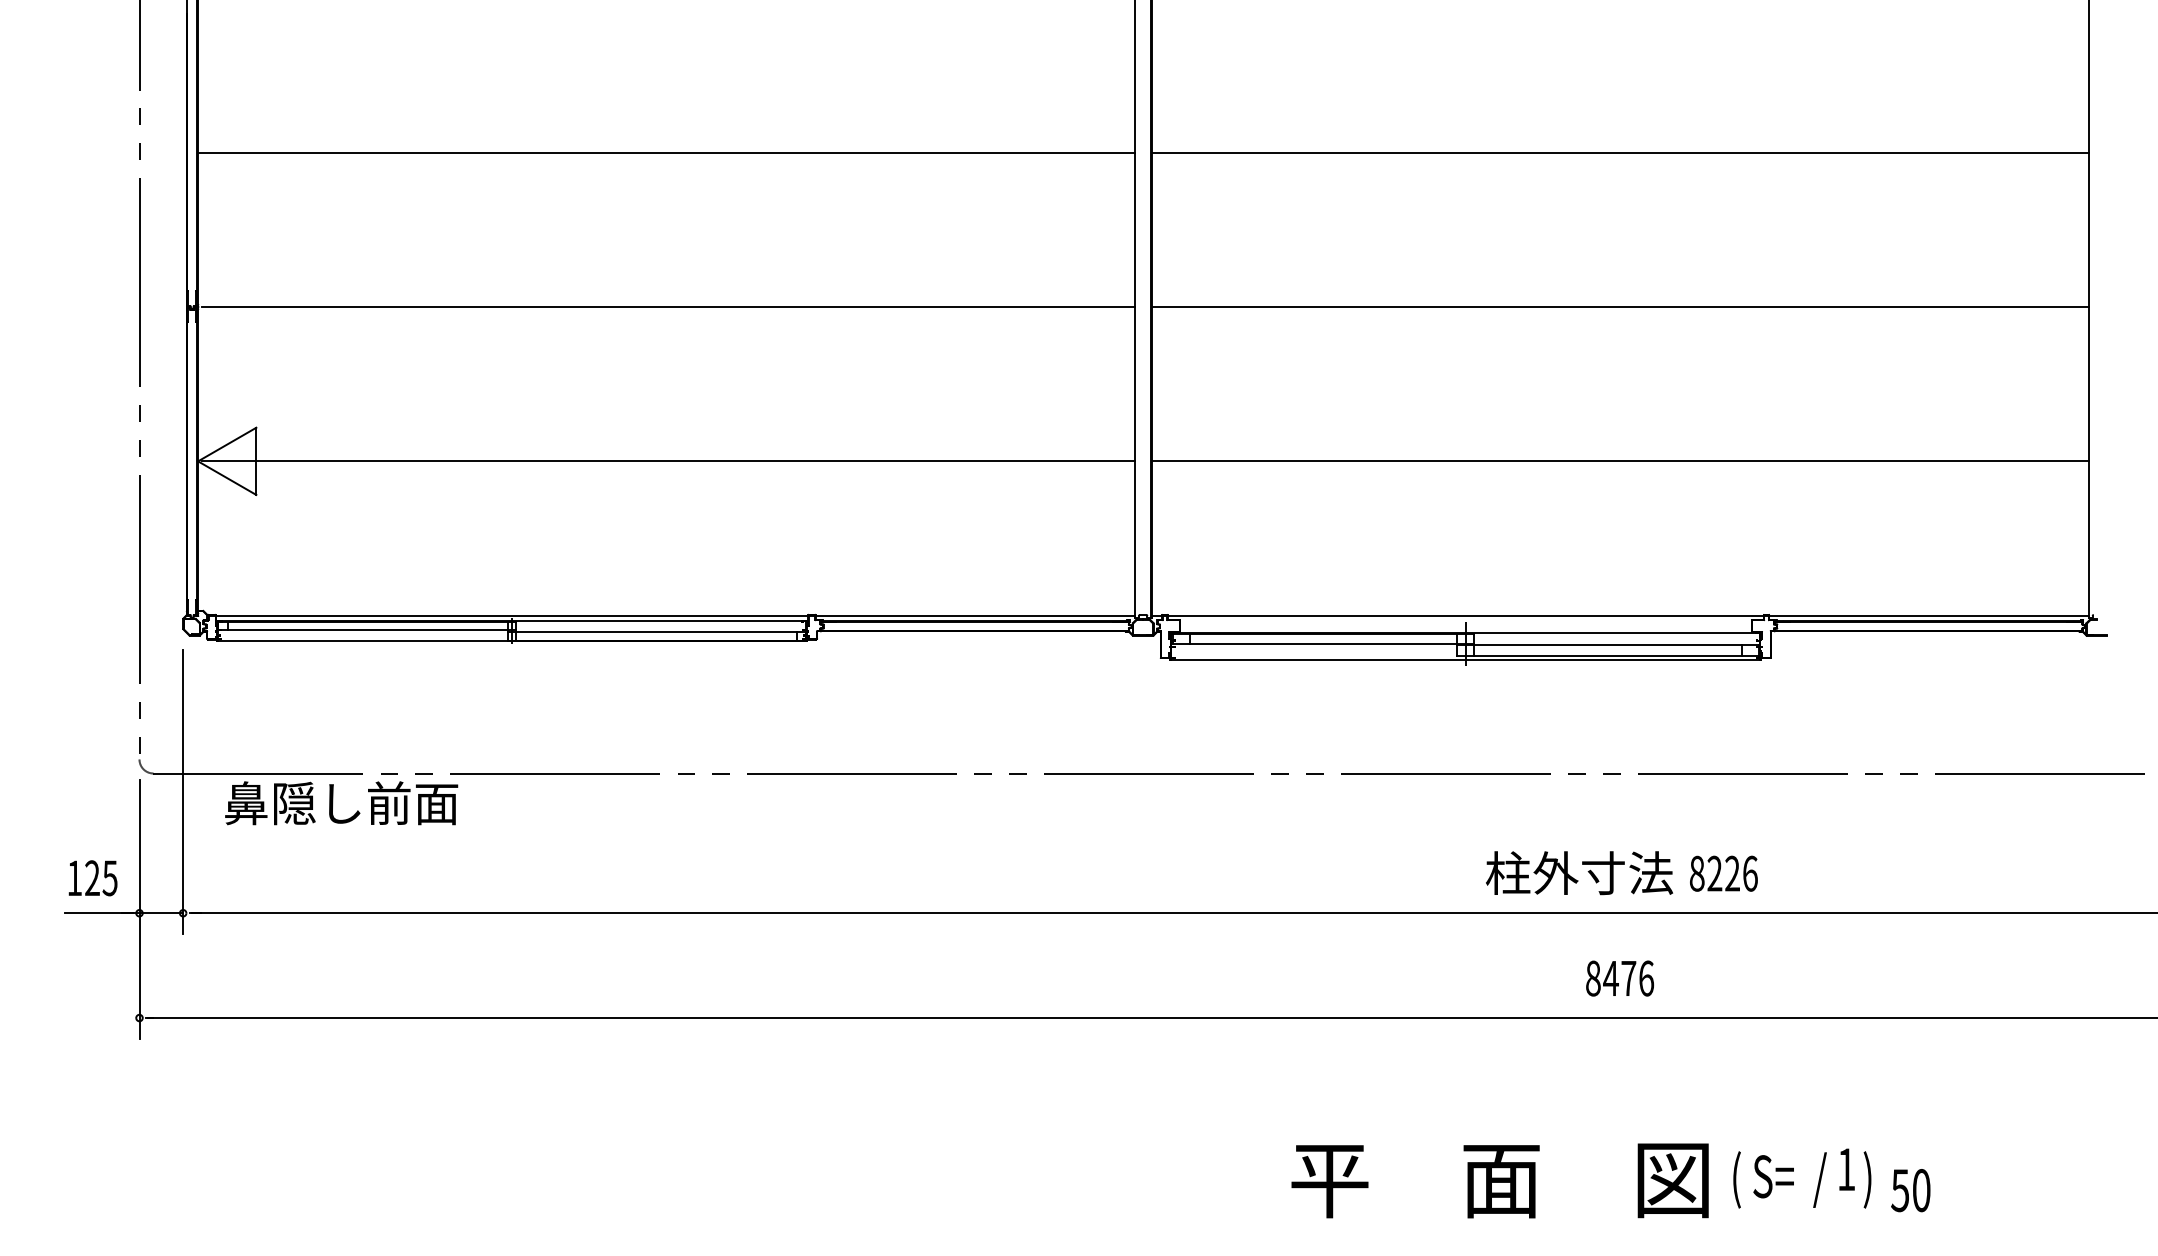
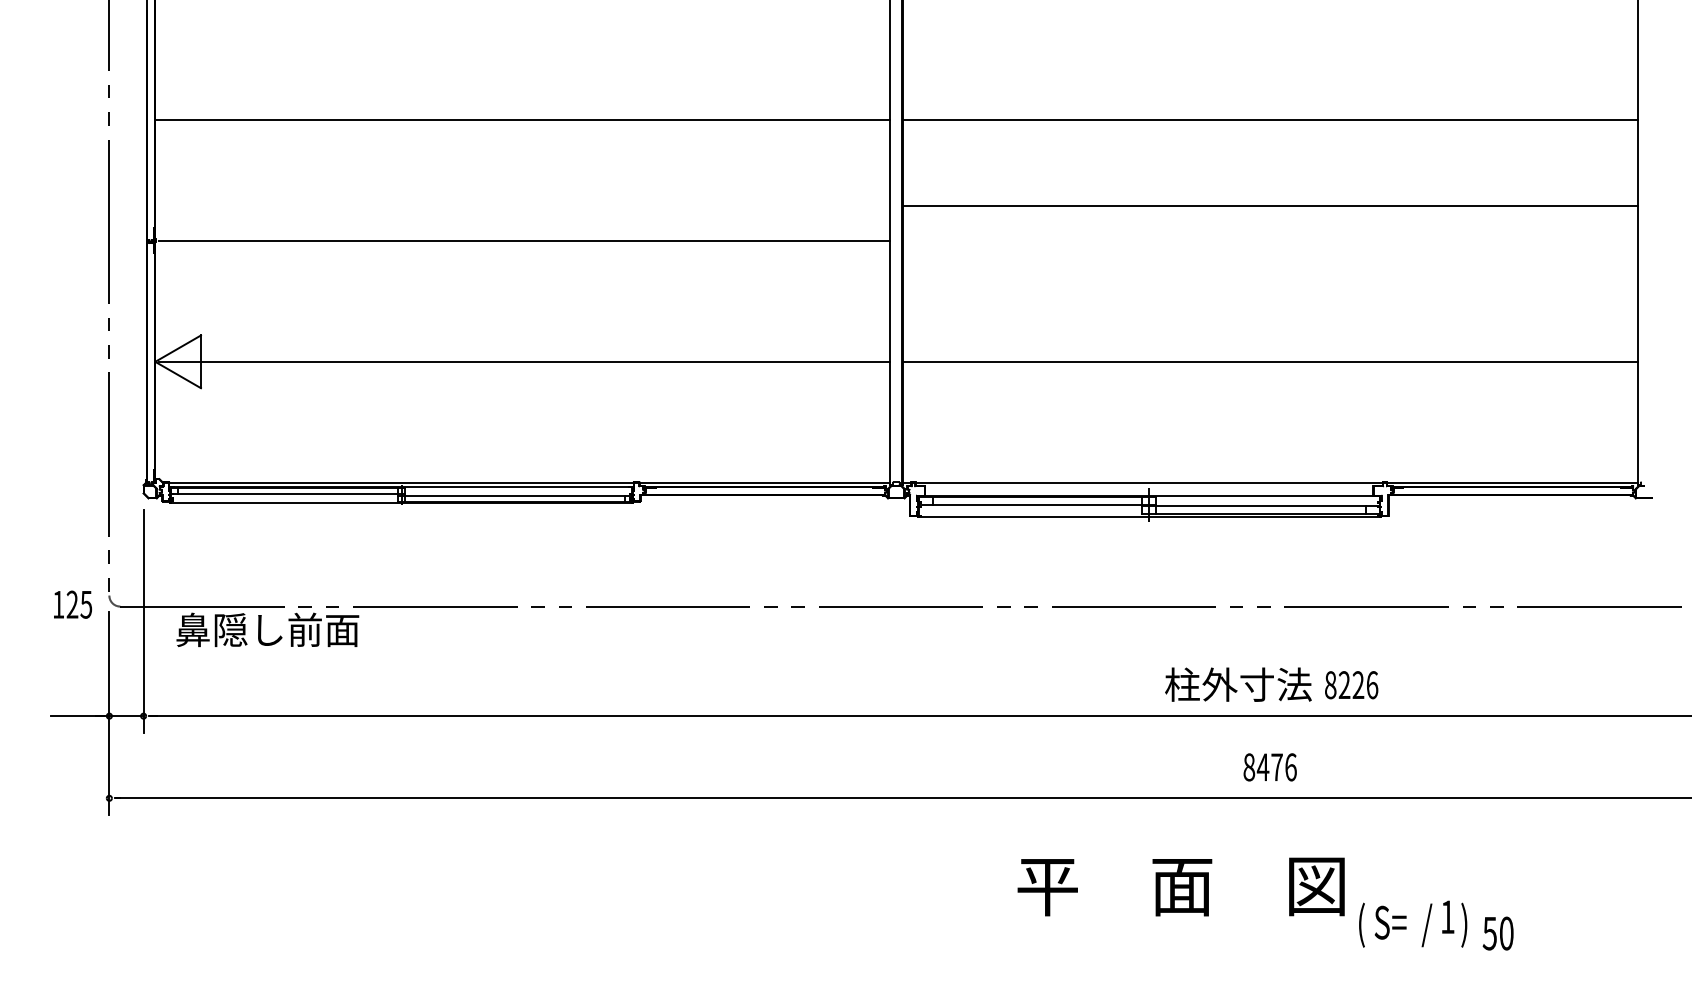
line: (1619, 306) -> (1269, 205), moved
text: (93, 877) -> (73, 604), moved
text: (1499, 1180) -> (1180, 886), moved

